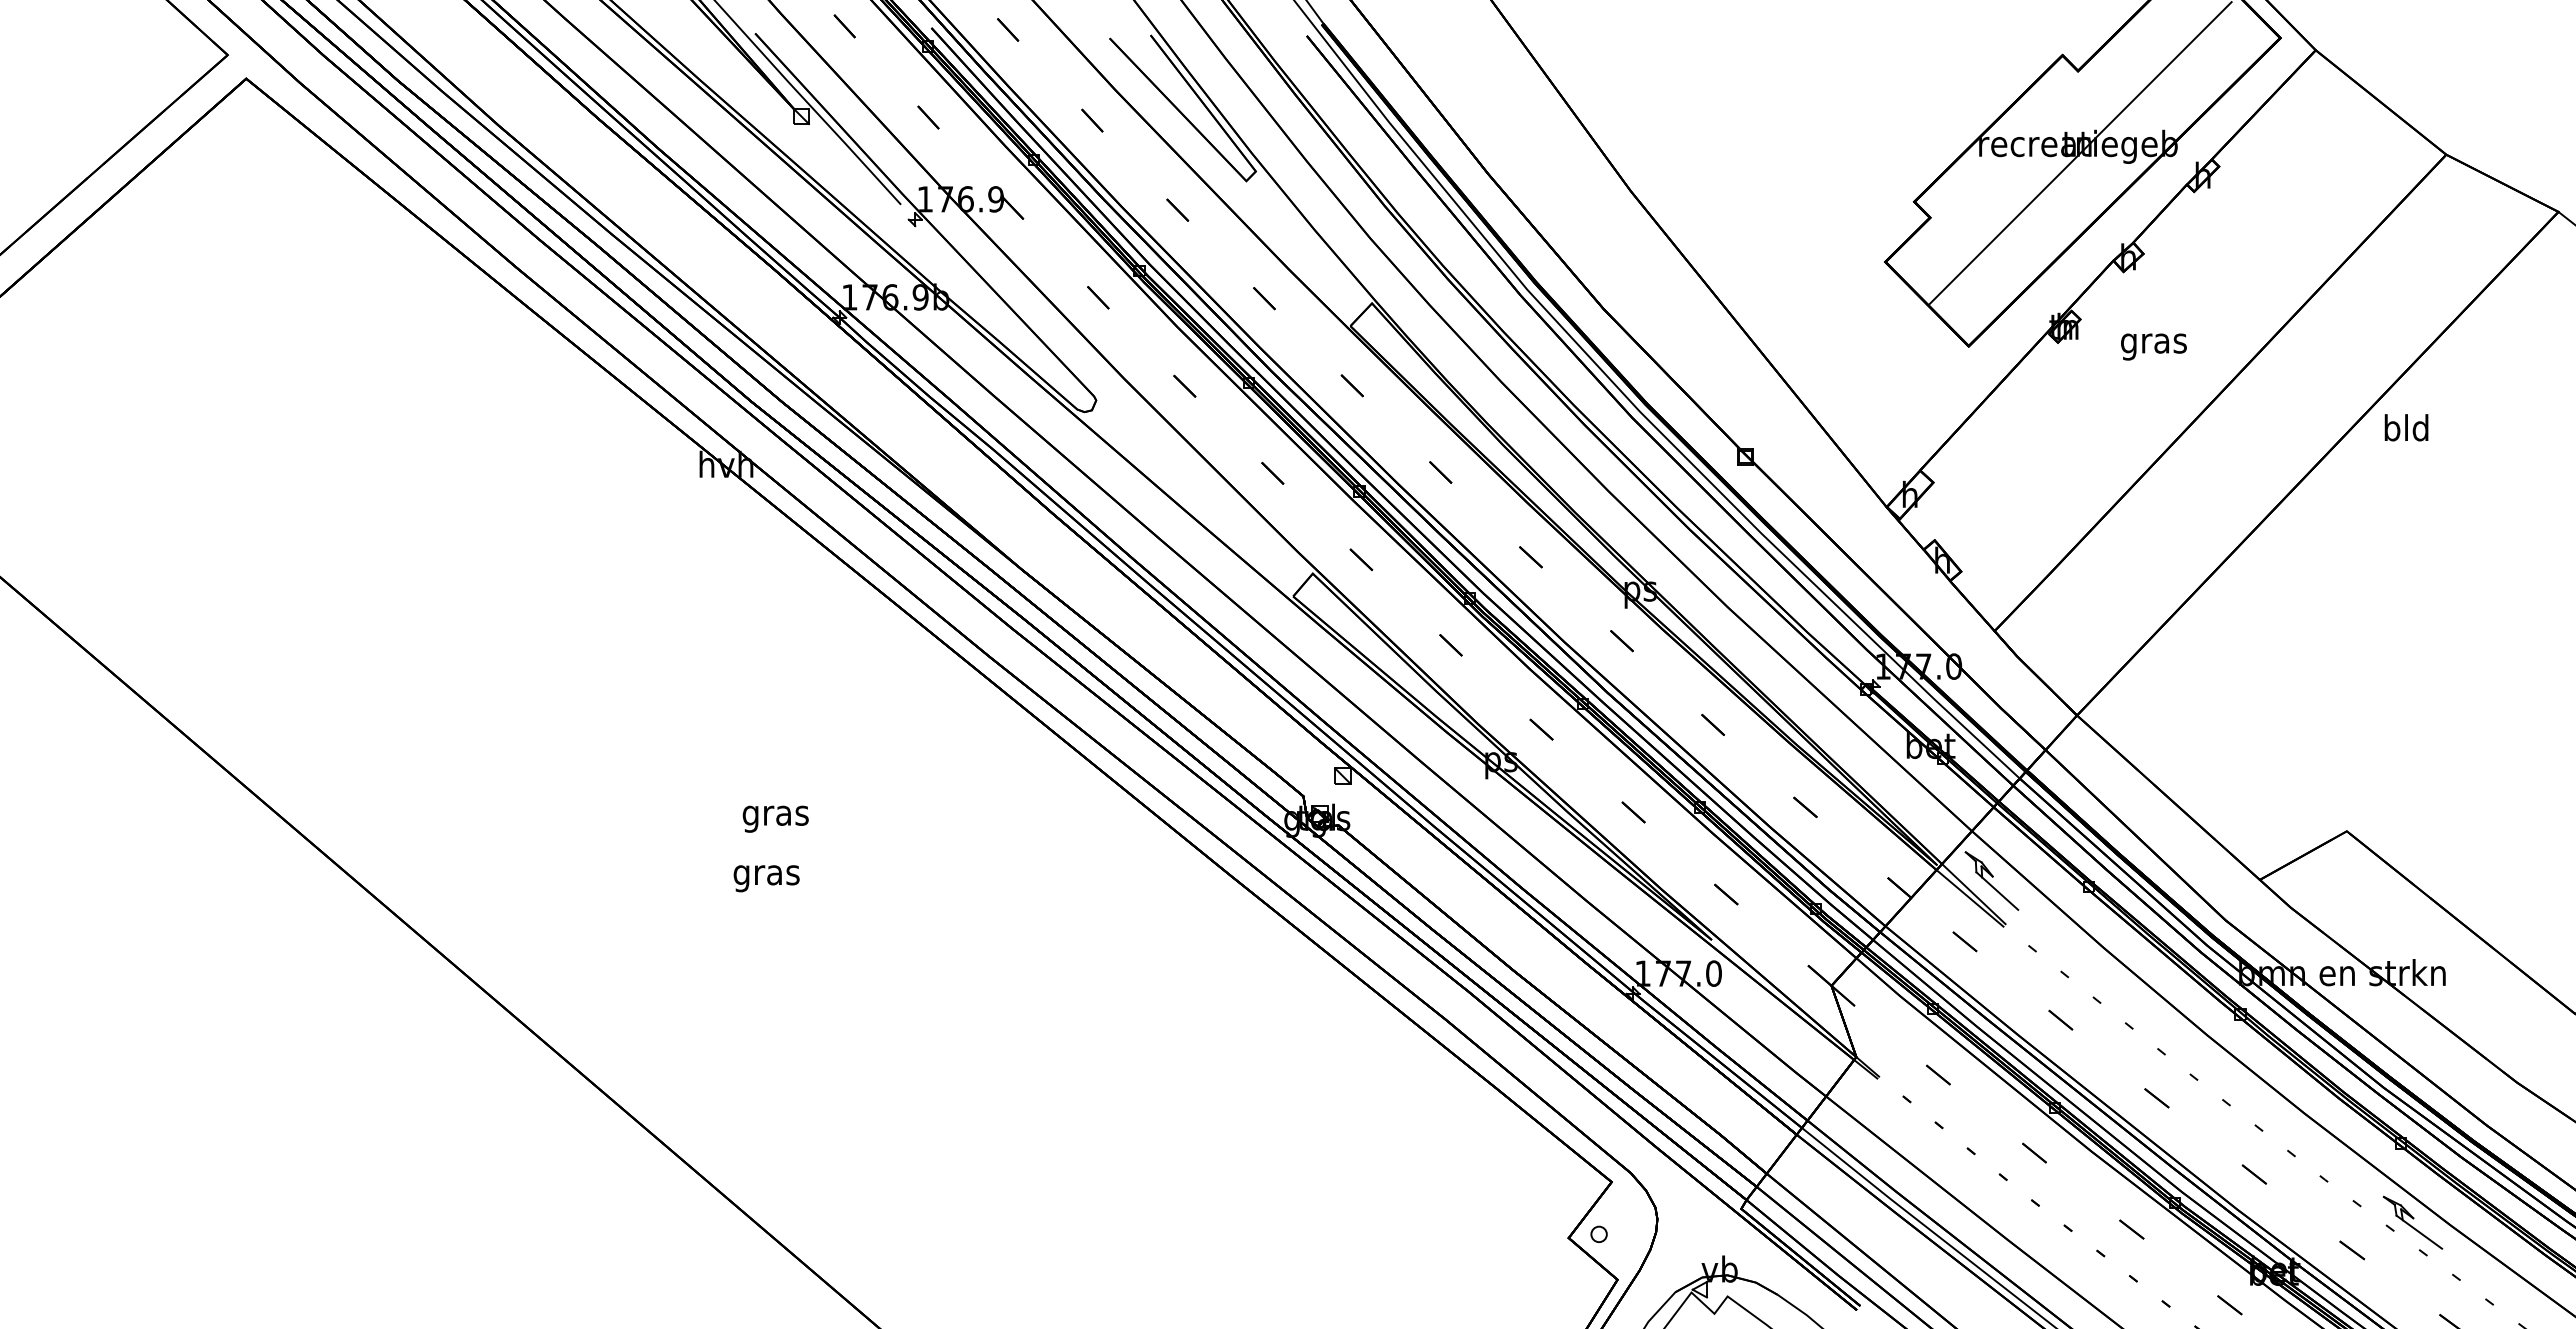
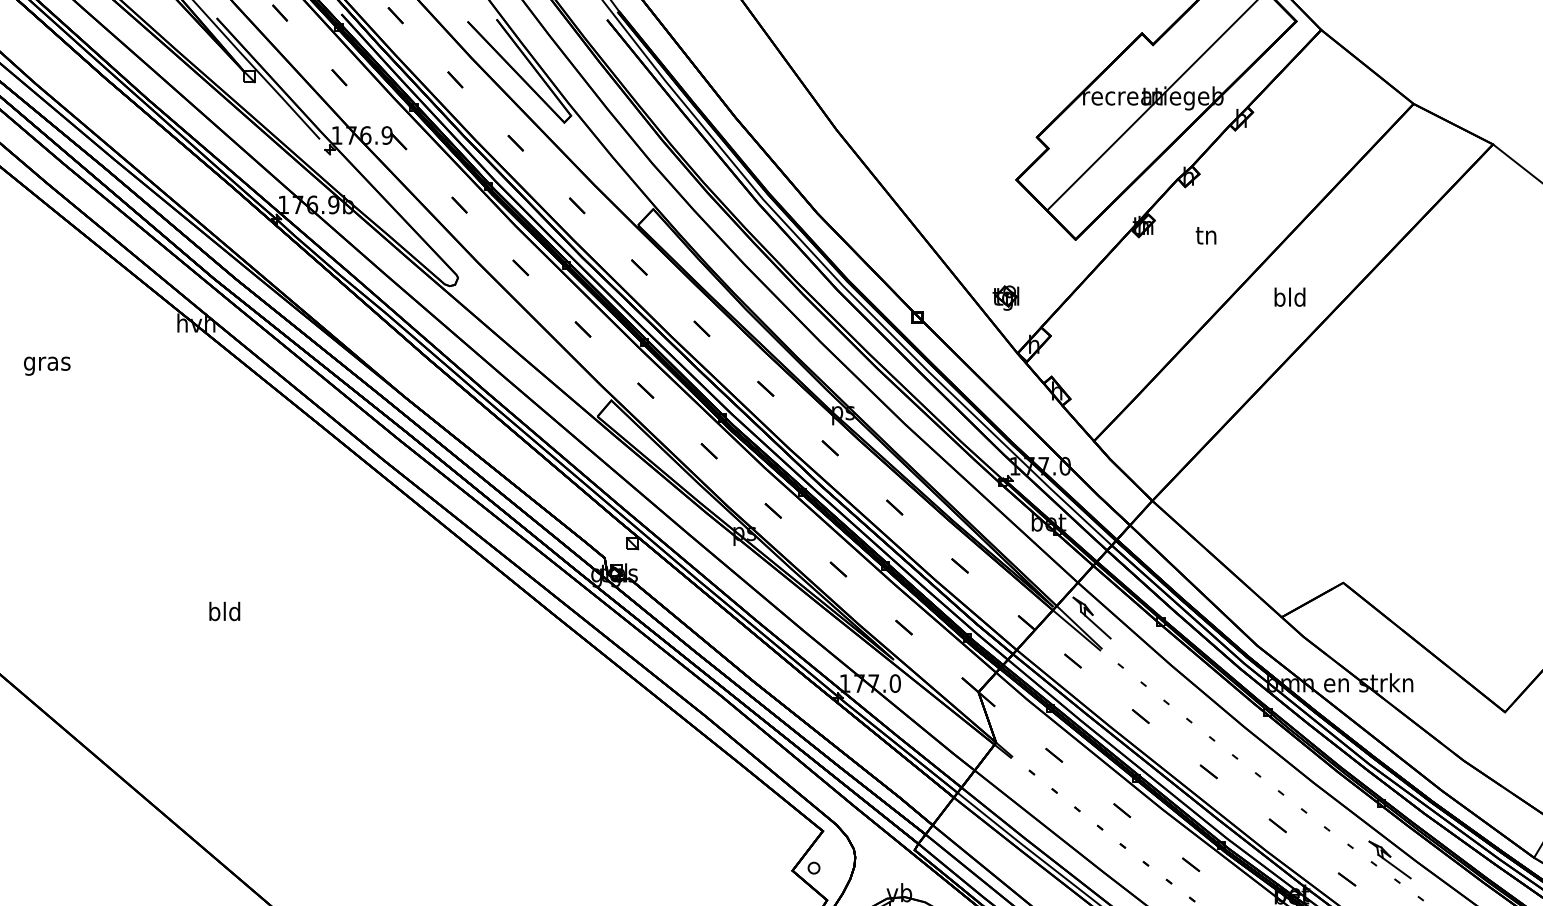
text: (2153, 344) -> (1206, 238), gras -> tn
text: (2406, 427) -> (1289, 297), moved
part: (1869, 428) -> (1005, 297), added
text: (775, 818) -> (47, 365), moved
text: (766, 875) -> (224, 614), gras -> bld

